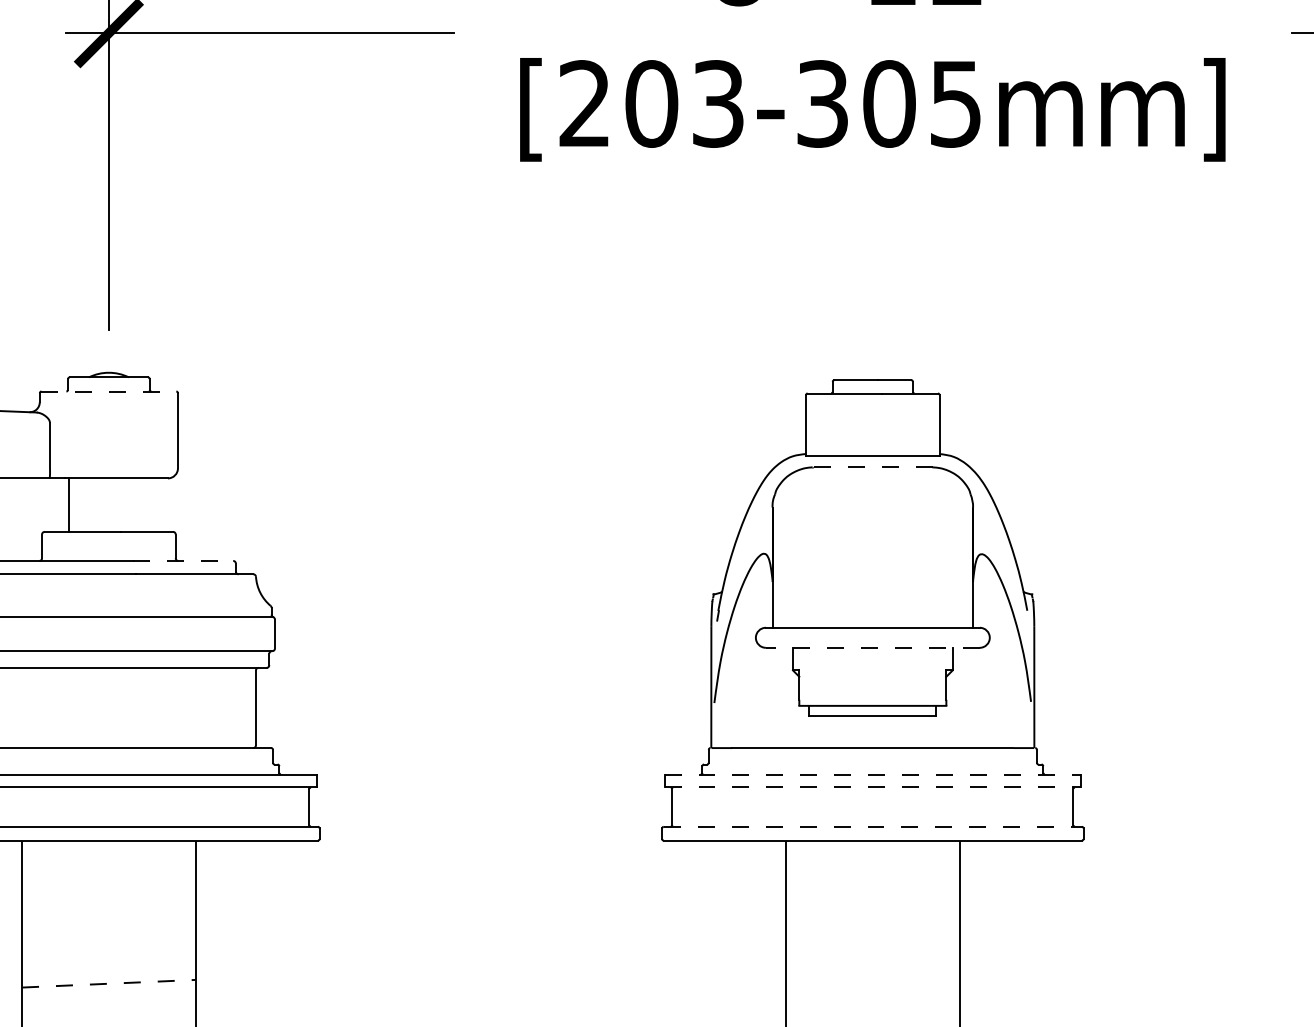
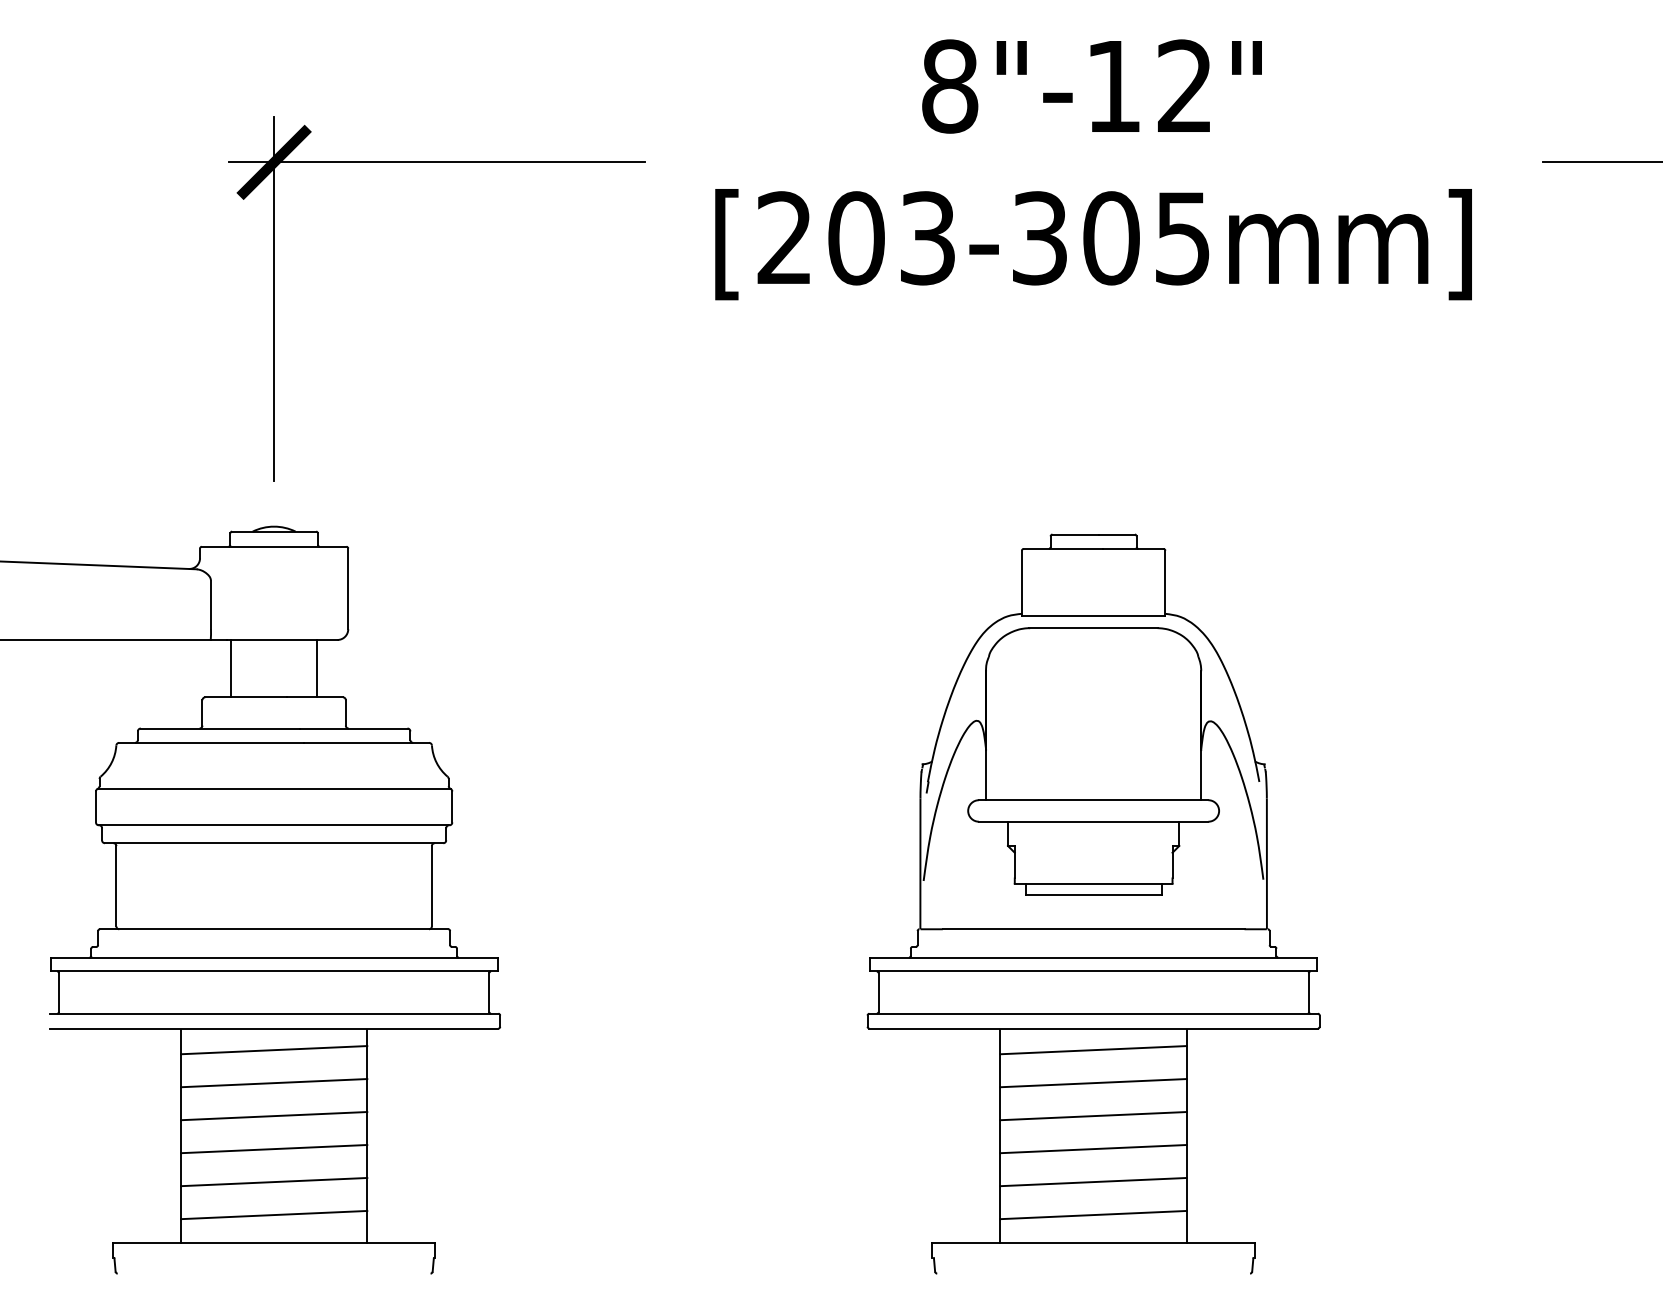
line: (109, 391) -> (274, 546), dashed -> solid
line: (872, 467) -> (1093, 628), dashed -> solid
line: (149, 504) -> (317, 668), added
line: (182, 560) -> (353, 728), dashed -> solid
line: (872, 647) -> (1093, 821), dashed -> solid
line: (873, 774) -> (1094, 957), dashed -> solid
line: (873, 787) -> (1094, 971), dashed -> solid
line: (873, 826) -> (1094, 1013), dashed -> solid
line: (109, 861) -> (274, 1050), added
line: (872, 861) -> (1093, 1050), added
line: (109, 891) -> (274, 1083), added
line: (872, 891) -> (1093, 1083), added
line: (109, 922) -> (274, 1116), added
line: (872, 922) -> (1093, 1116), added
line: (109, 953) -> (274, 1149), added
line: (872, 953) -> (1093, 1149), added
line: (872, 983) -> (1093, 1181), added
line: (109, 984) -> (274, 1182), dashed -> solid
line: (109, 1013) -> (274, 1214), added
line: (872, 1013) -> (1093, 1214), added

